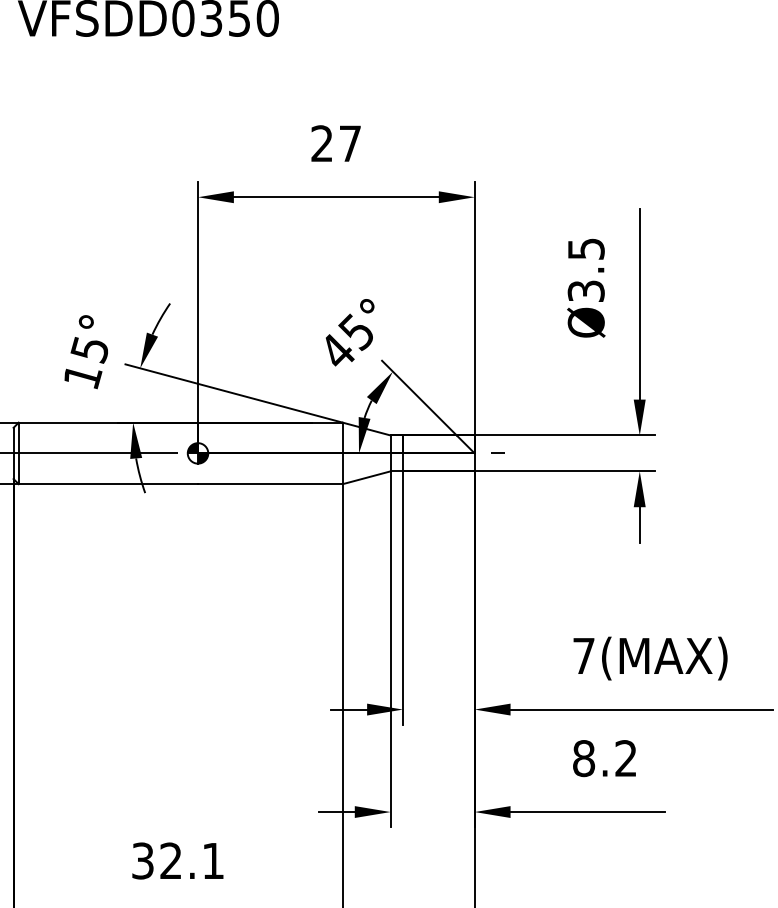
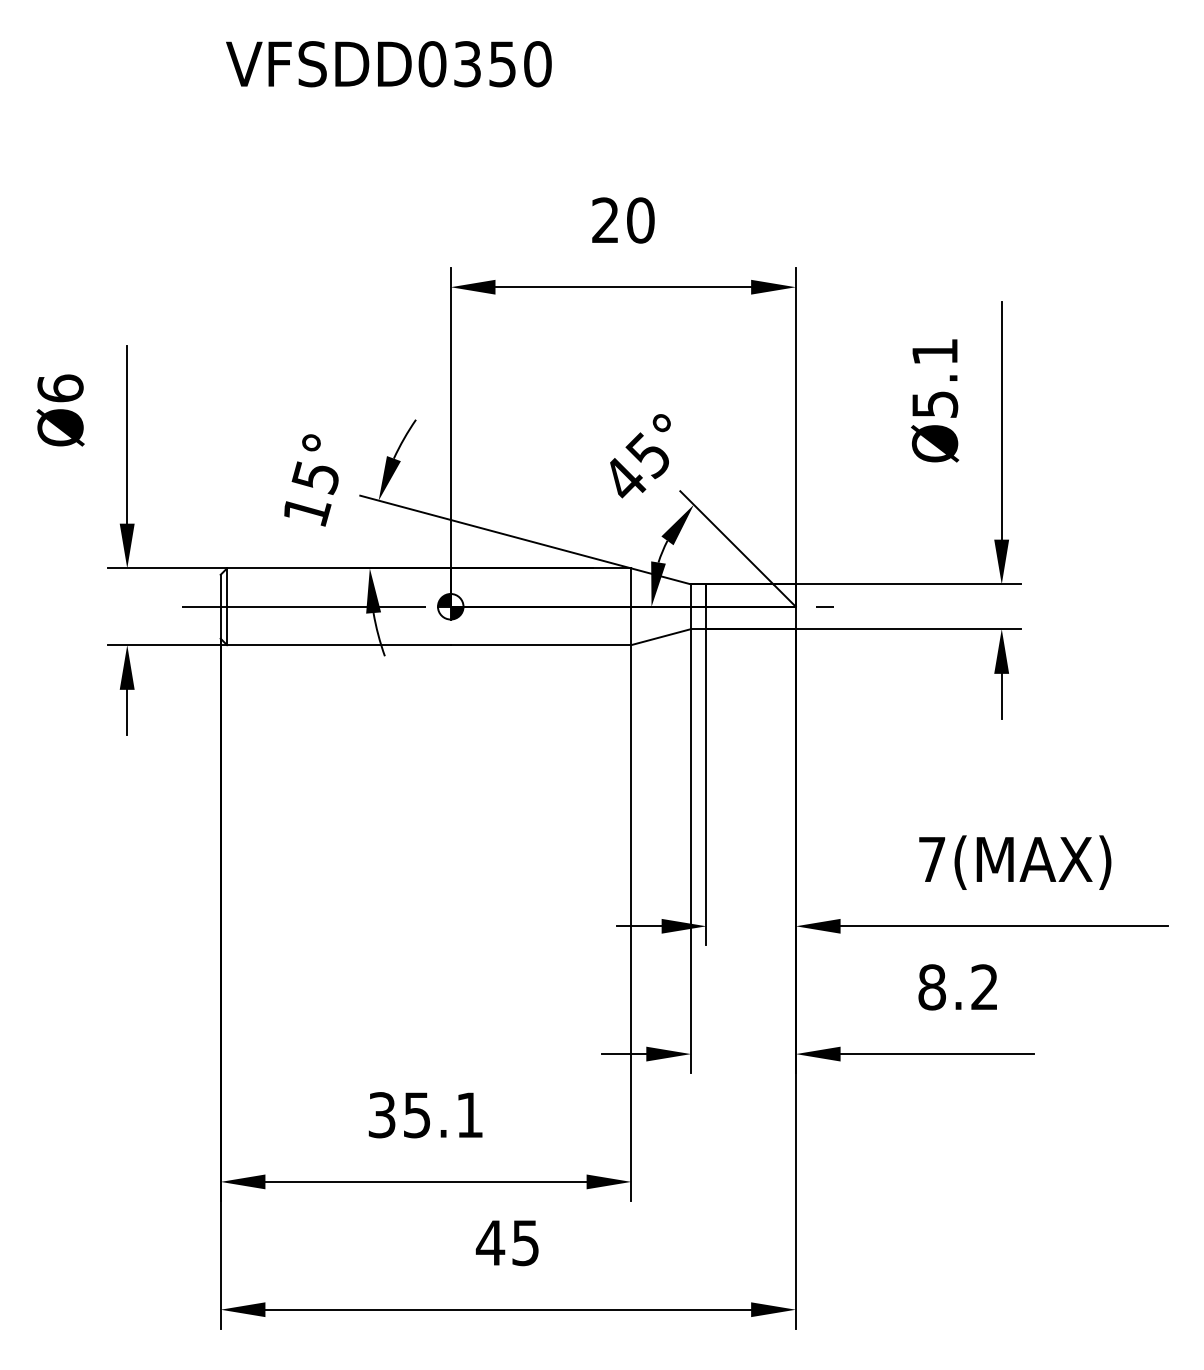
text: (350, 143) -> (640, 220), 27 -> 20
text: (585, 270) -> (934, 378), Ø3.5 -> Ø5.1
text: (170, 861) -> (416, 1115), 32.1 -> 35.1

